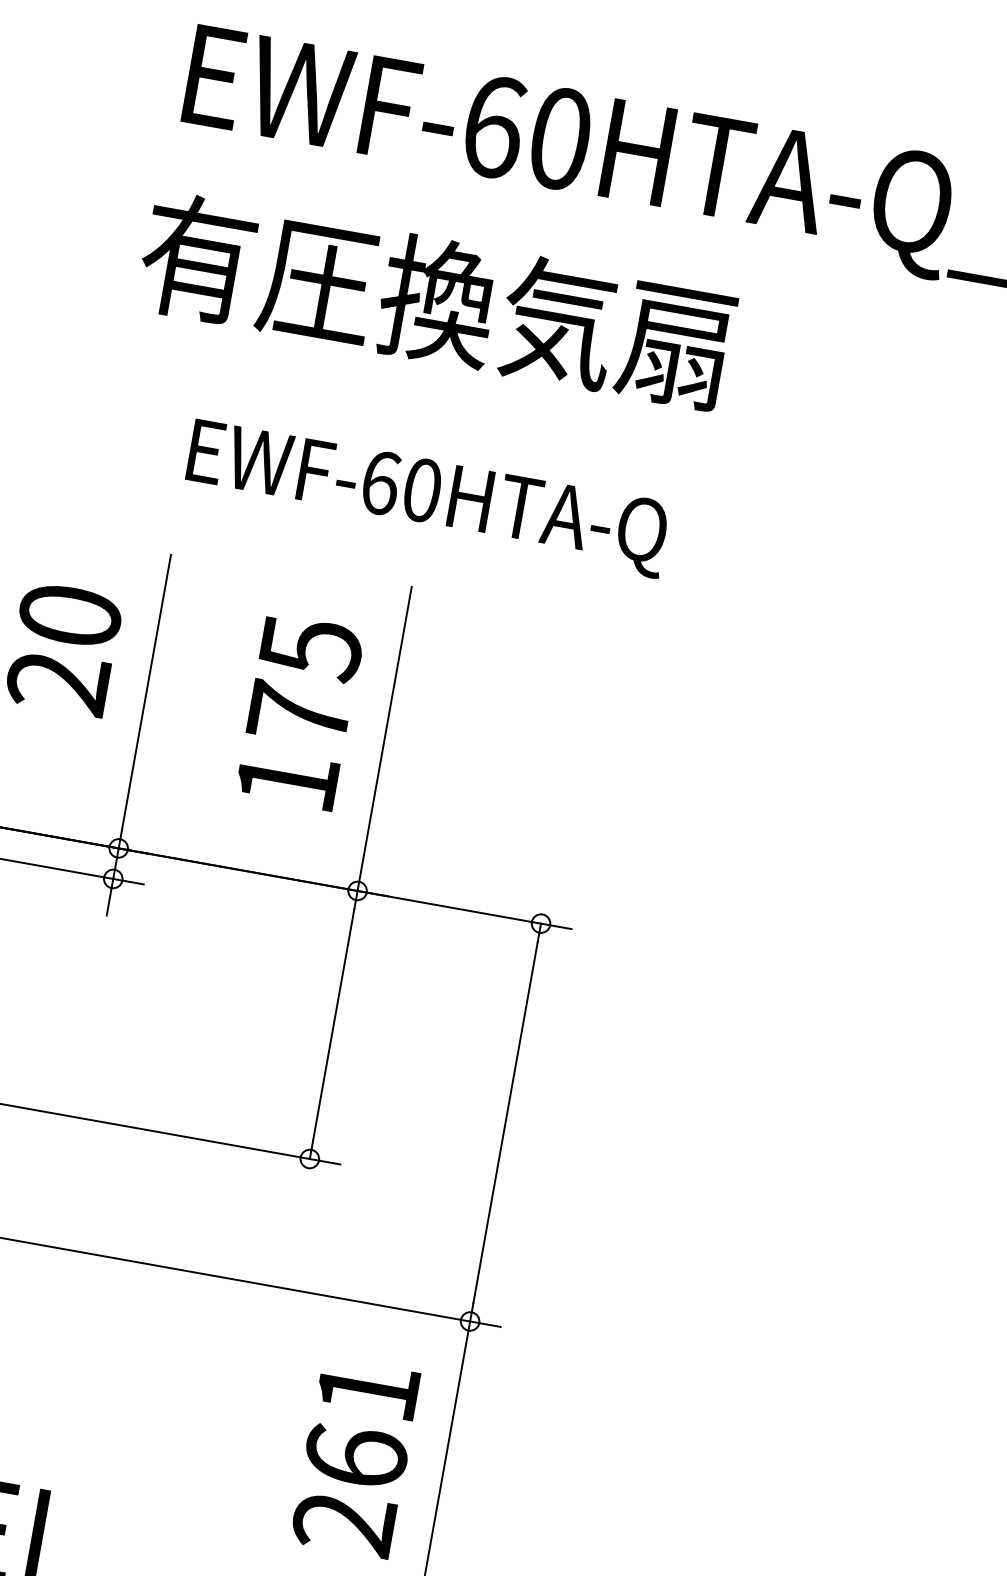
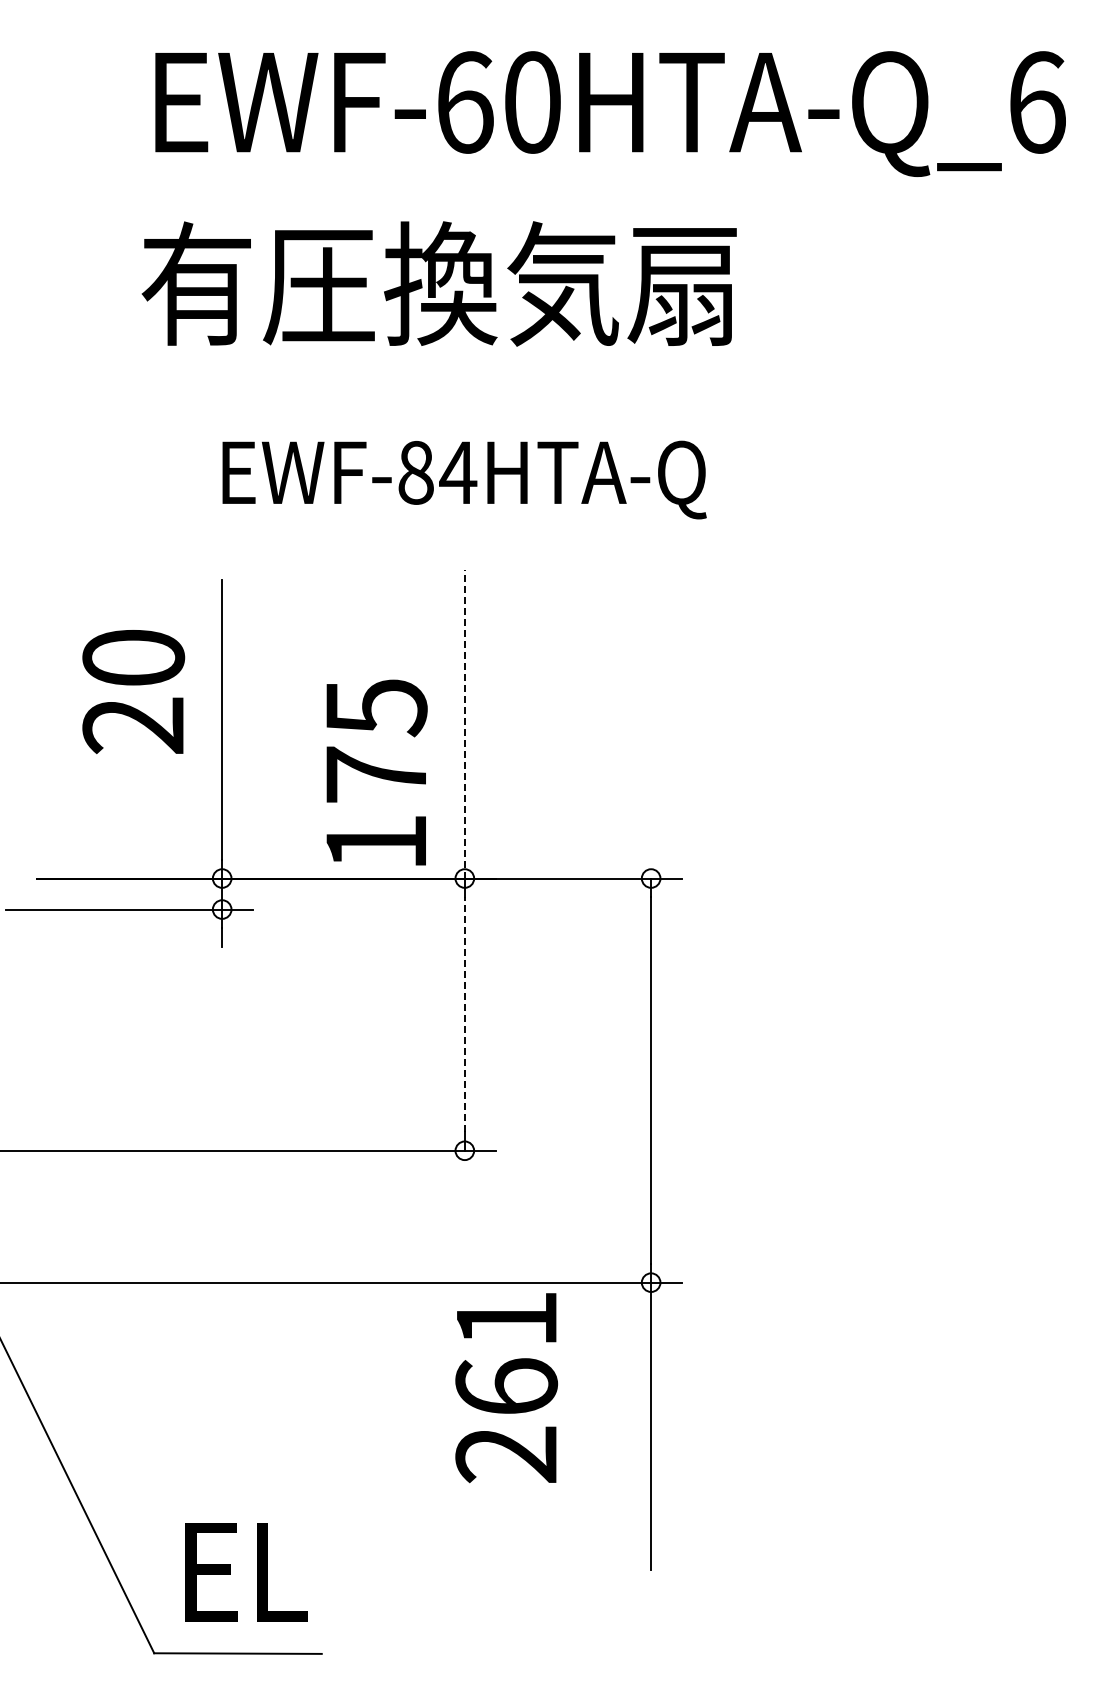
text: (401, 486) -> (437, 472), EWF-60HTA-Q -> EWF-84HTA-Q
text: (299, 712) -> (376, 772), moved
line: (384, 738) -> (464, 723), solid -> dashed
line: (333, 1024) -> (464, 1014), solid -> dashed
text: (355, 1458) -> (506, 1388), moved

